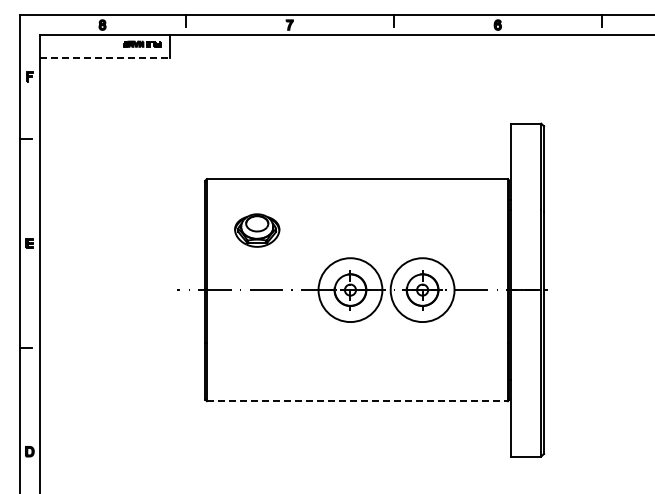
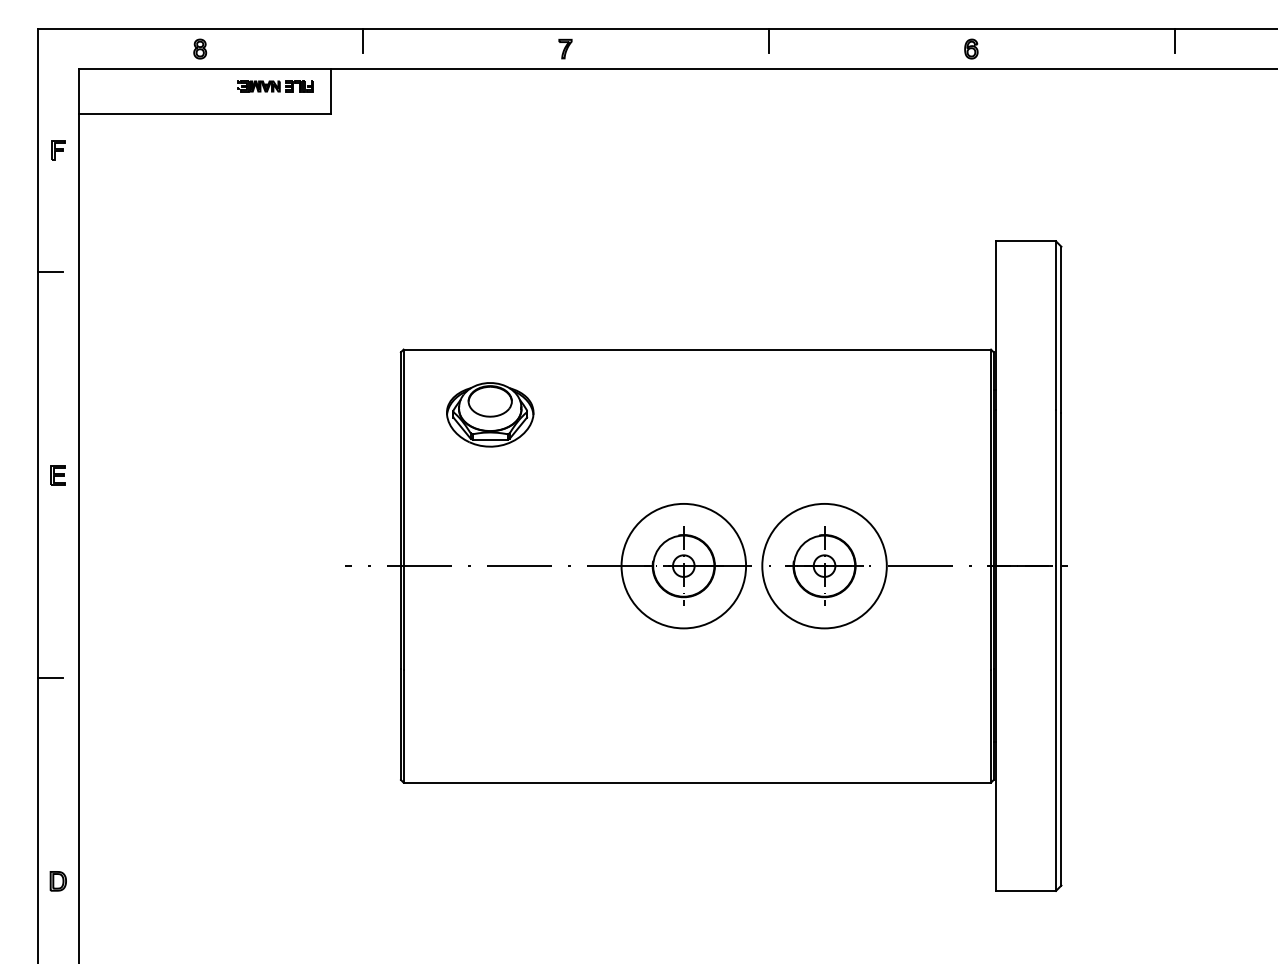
line: (104, 58) -> (203, 114), dashed -> solid
part: (257, 230) -> (490, 414), moved
line: (357, 401) -> (697, 783), dashed -> solid

